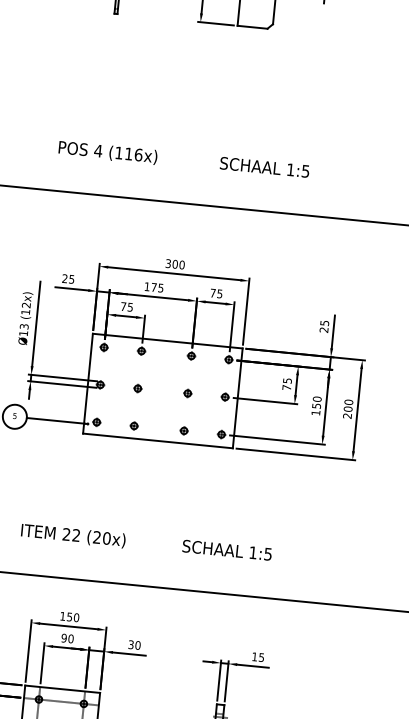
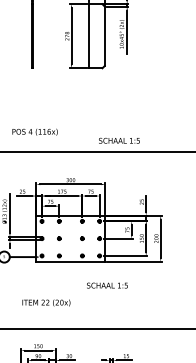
text: (264, 166) -> (119, 140), moved
text: (73, 534) -> (46, 302), moved
text: (227, 550) -> (107, 285), moved

